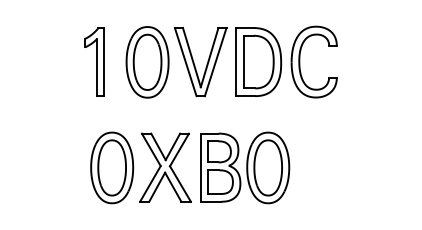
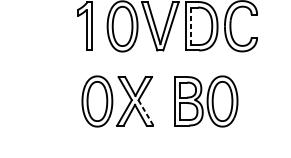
line: (243, 62) -> (190, 26), solid -> dashed
part: (245, 167) -> (206, 101), moved
line: (180, 184) -> (145, 113), solid -> dashed

